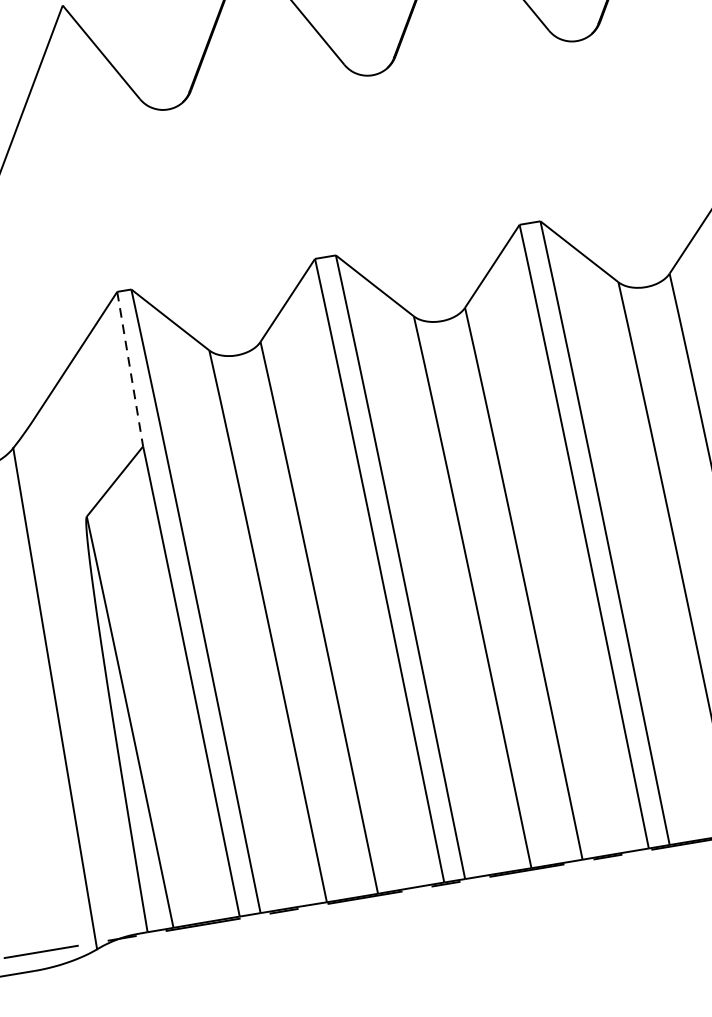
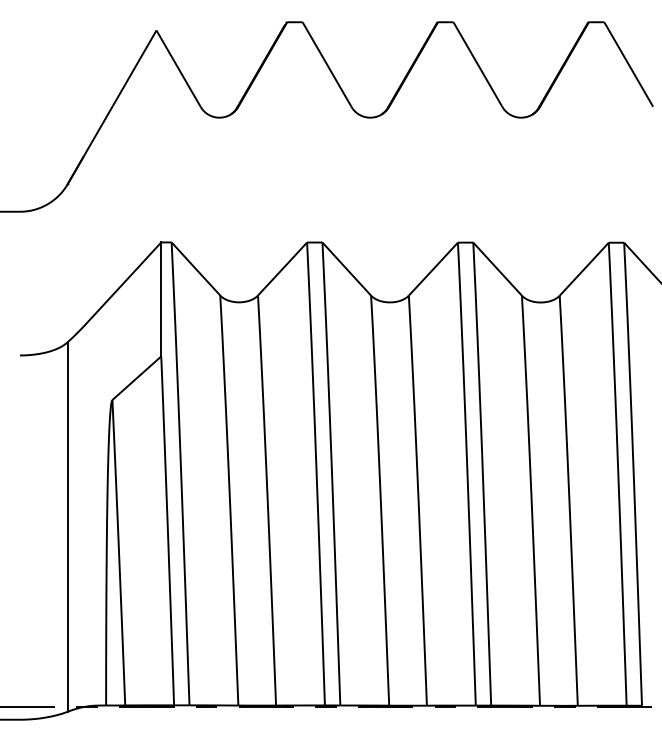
line: (130, 369) -> (161, 299), dashed -> solid

